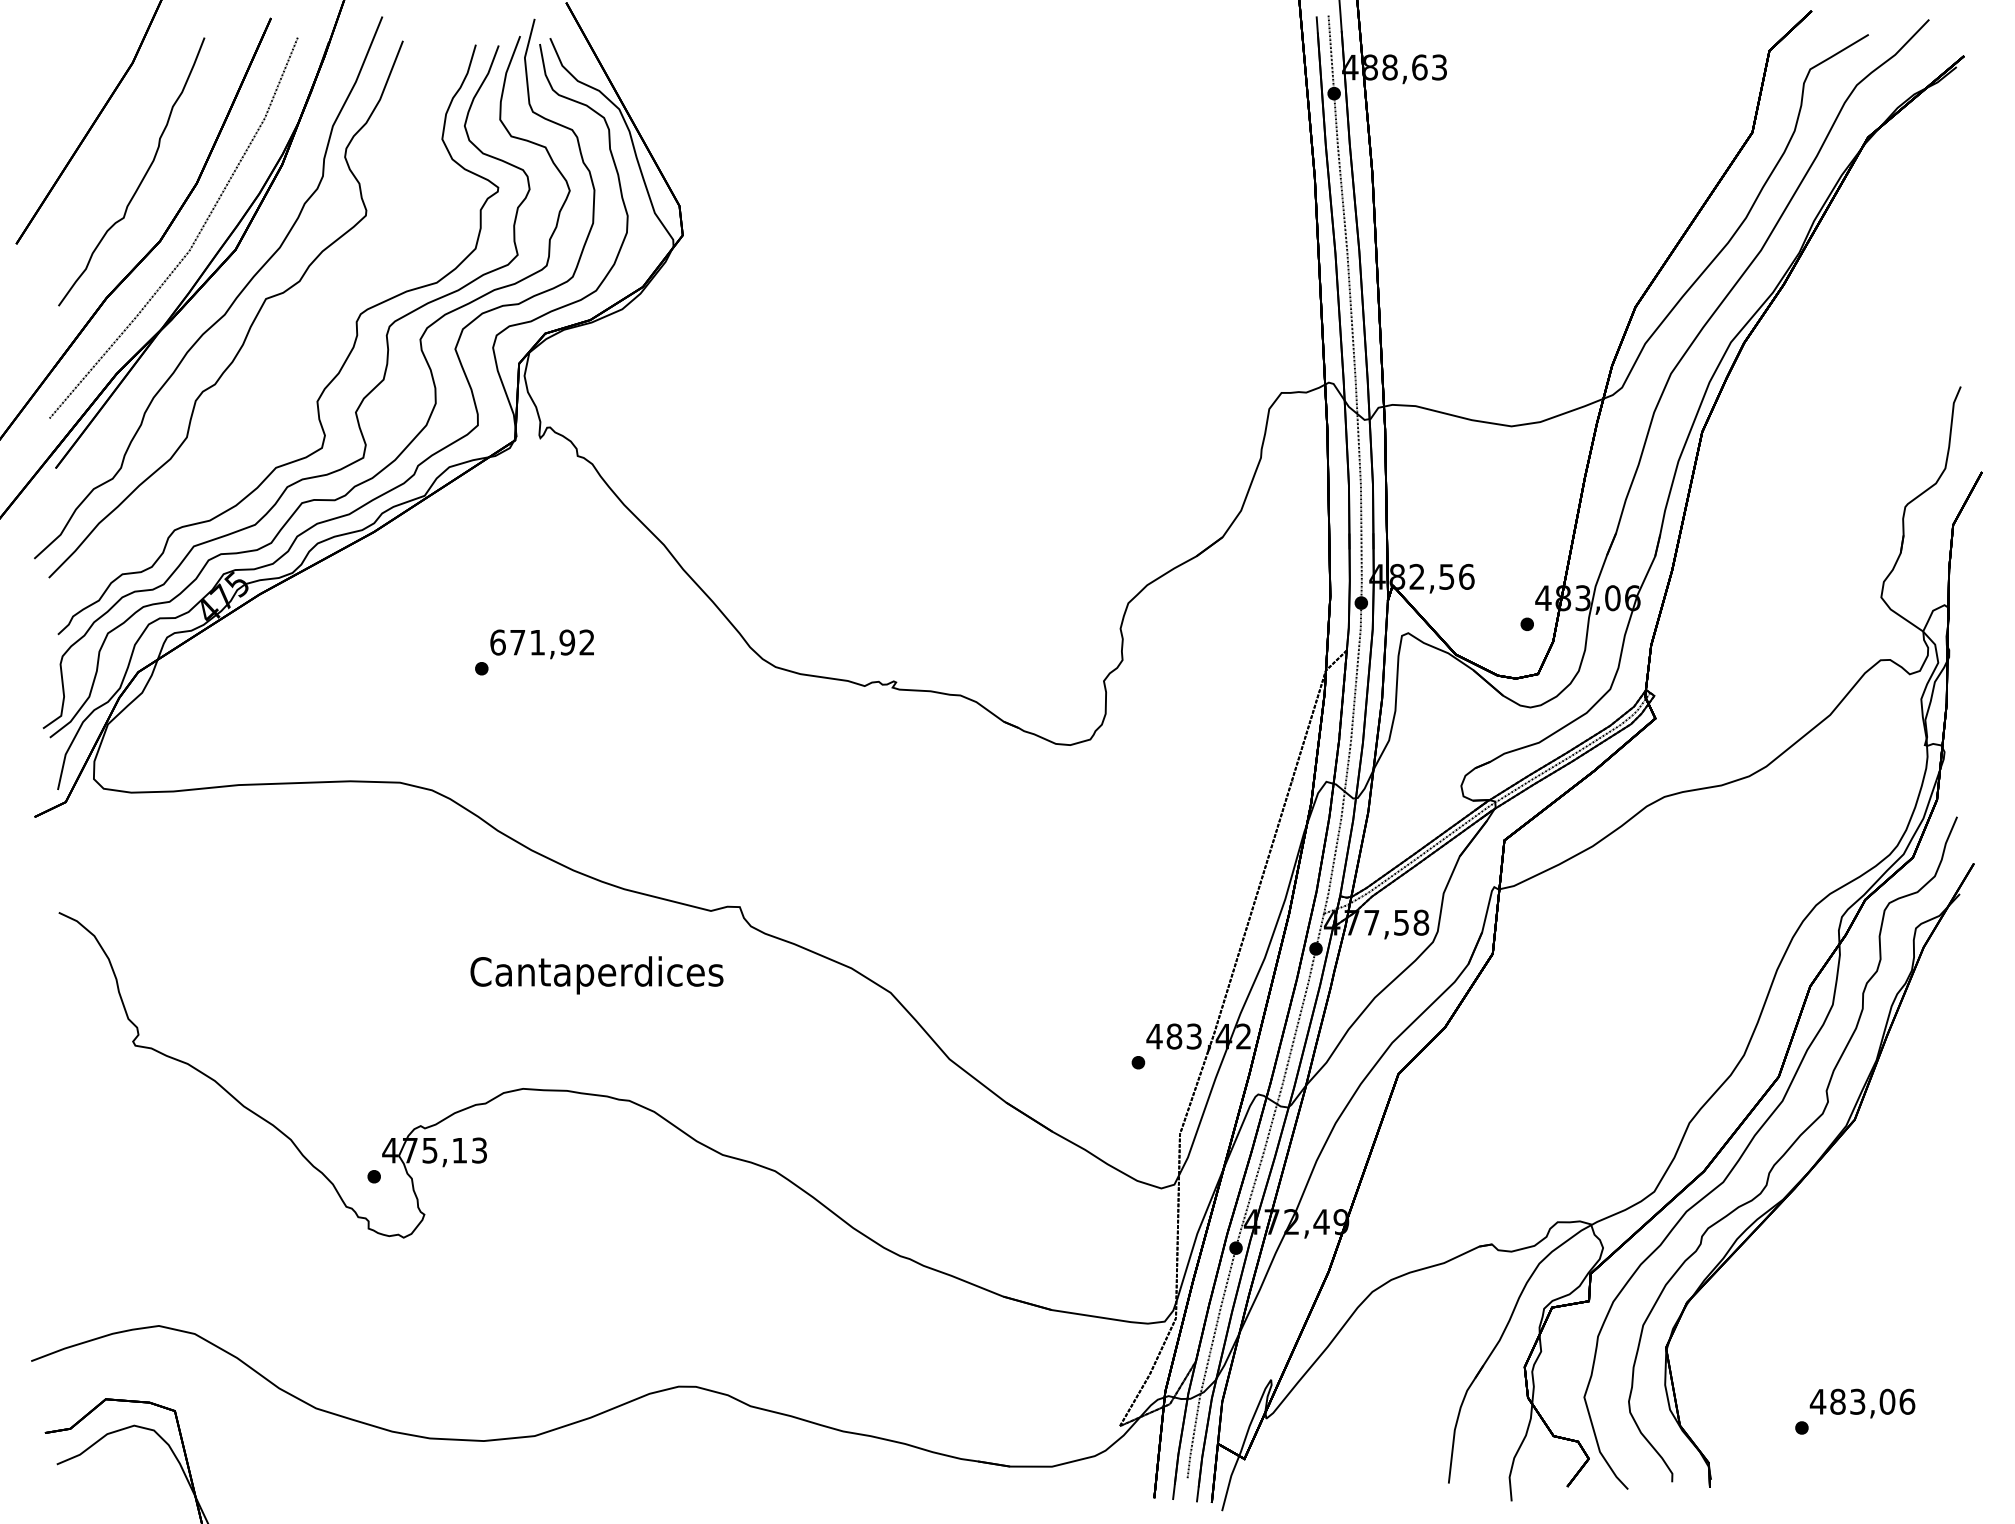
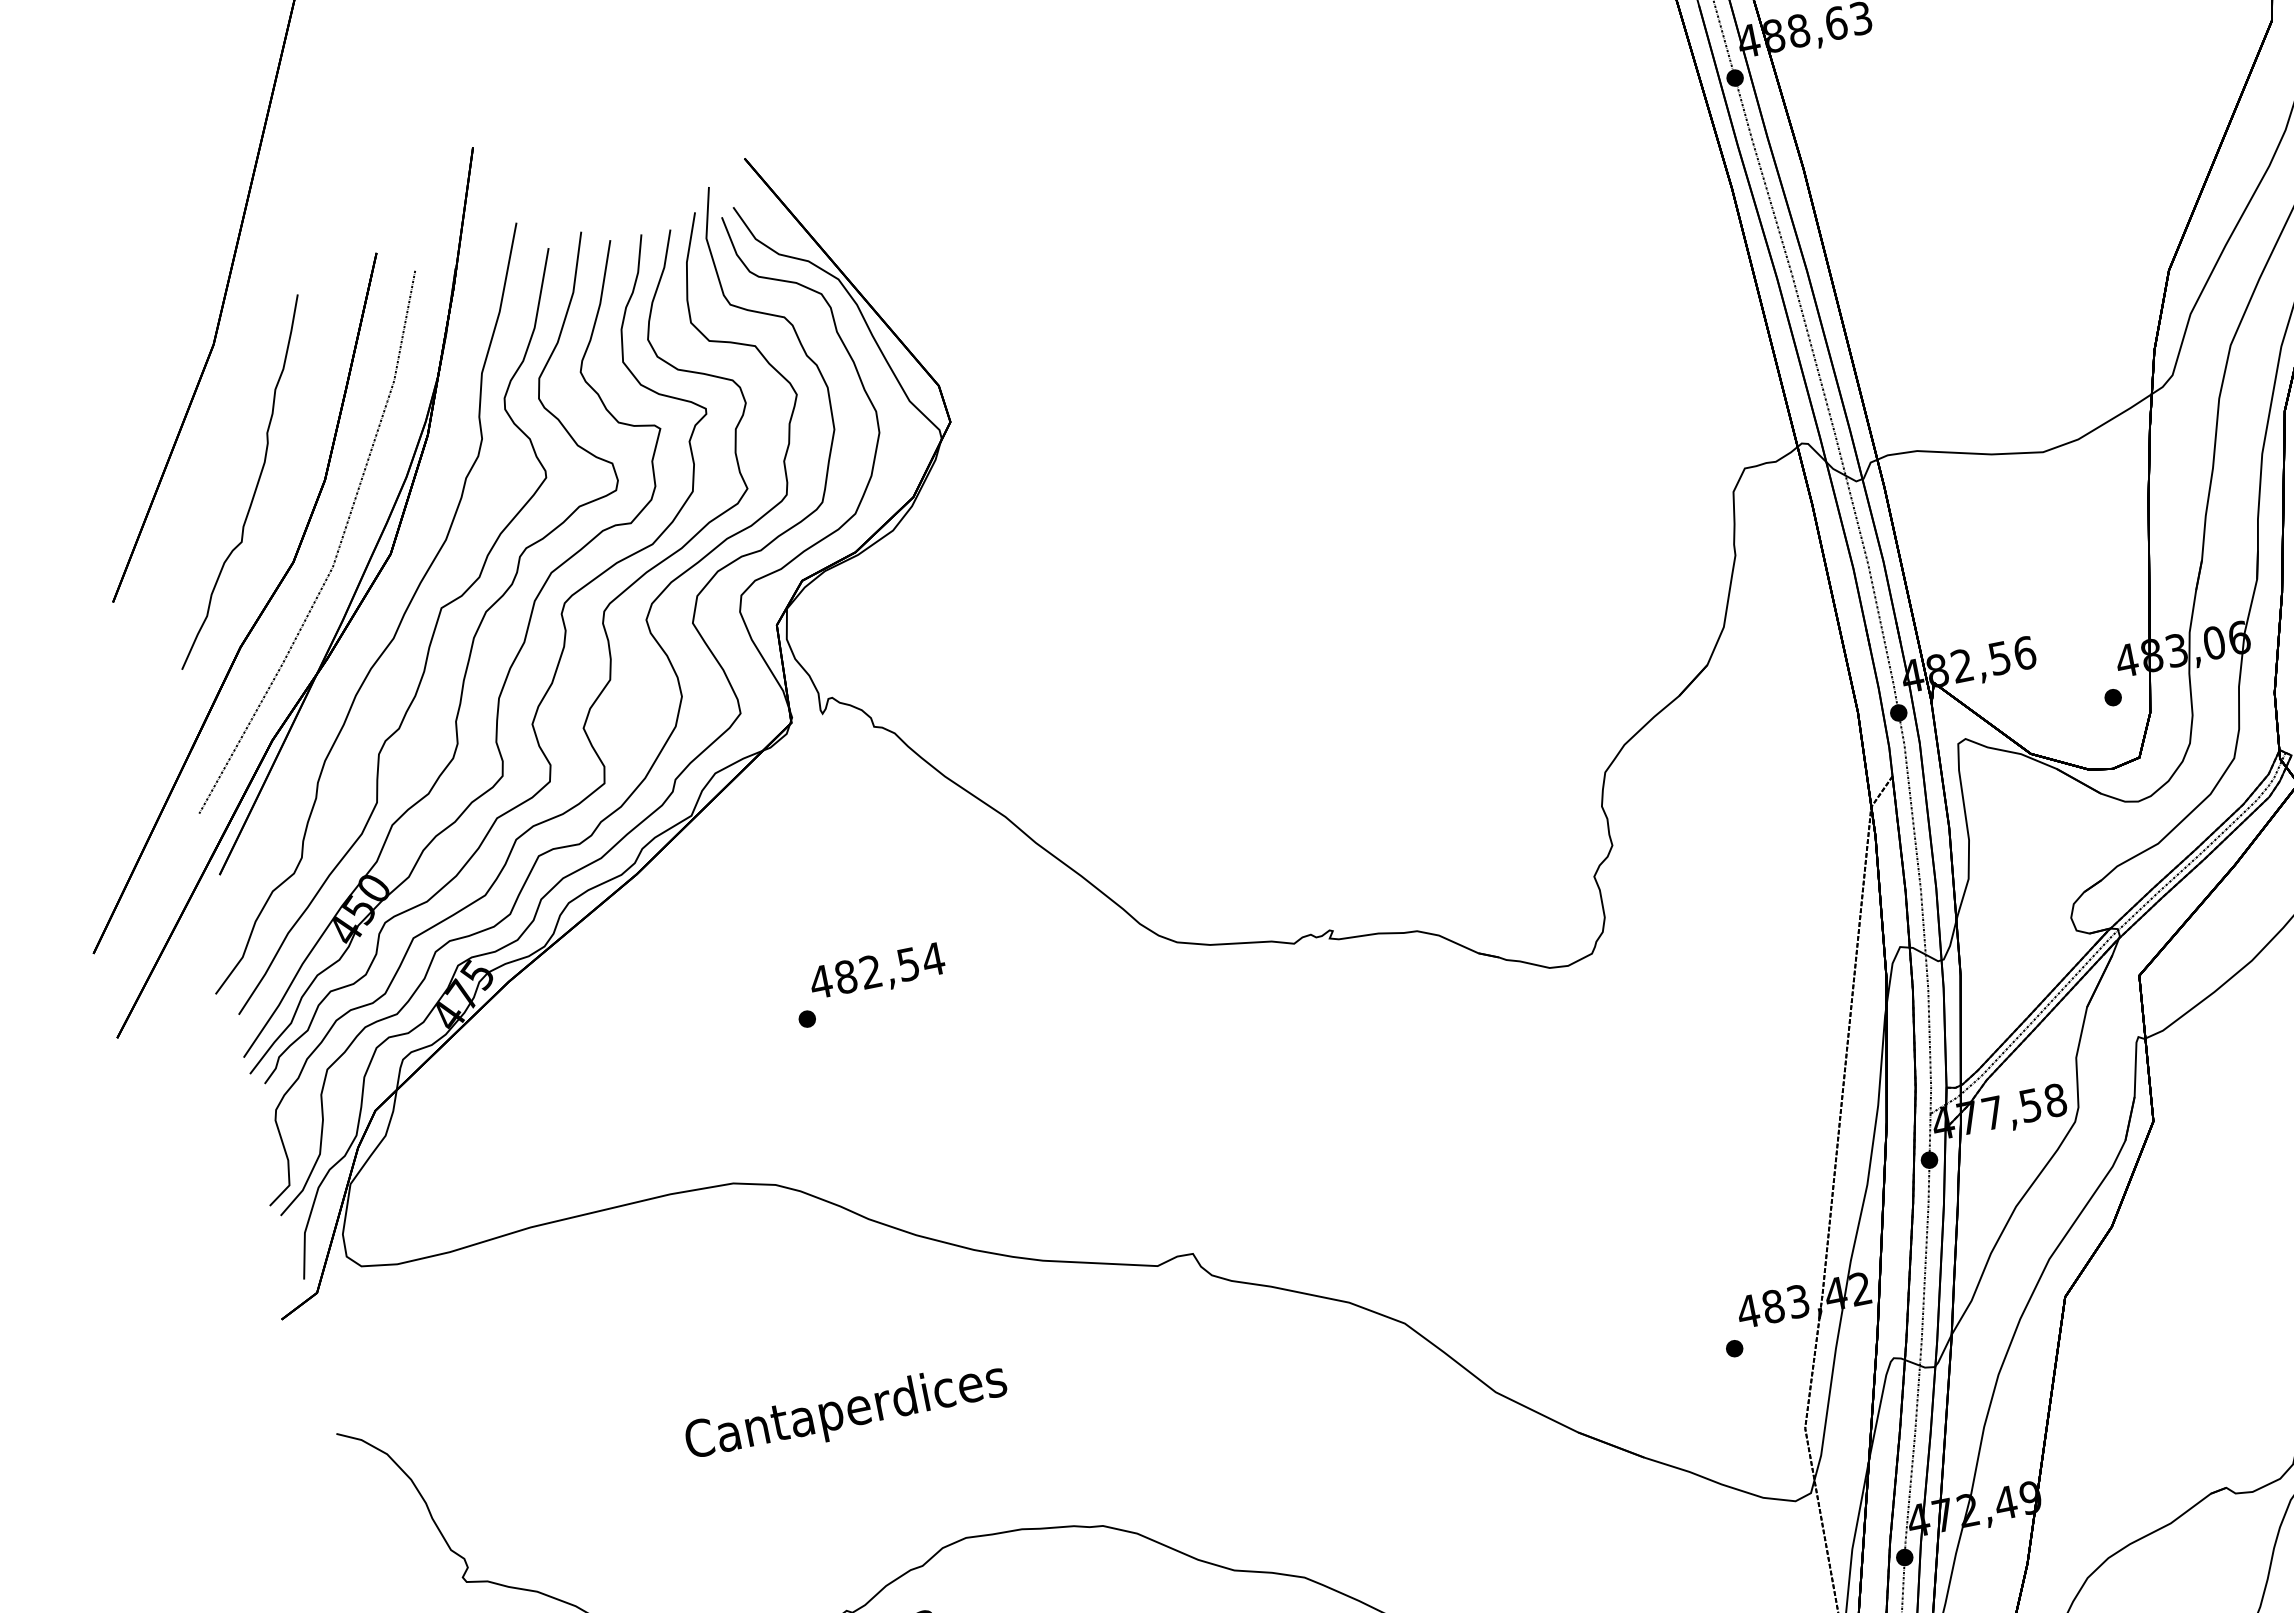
part: (279, 338) -> (468, 654), added
text: (542, 642) -> (877, 970), 671,92 -> 482,54
text: (596, 975) -> (845, 1413), moved

